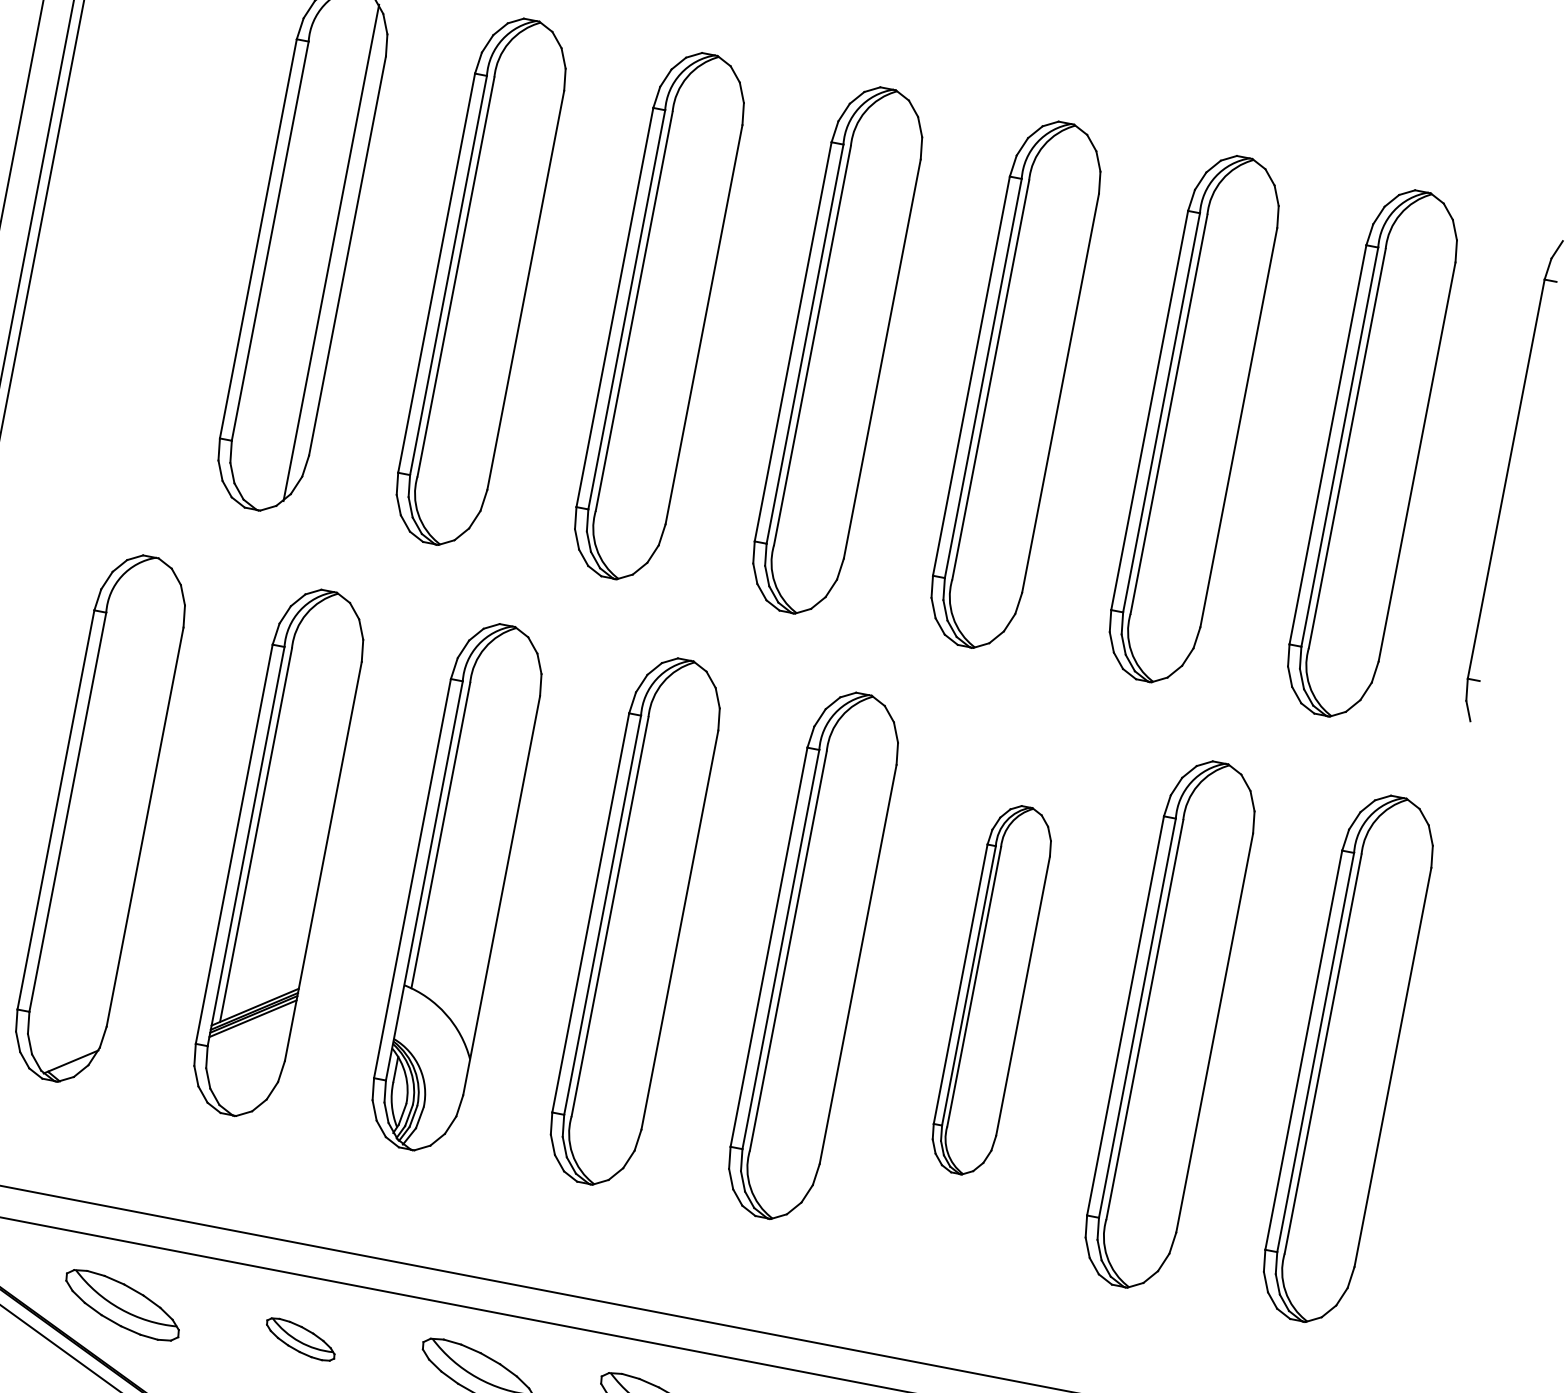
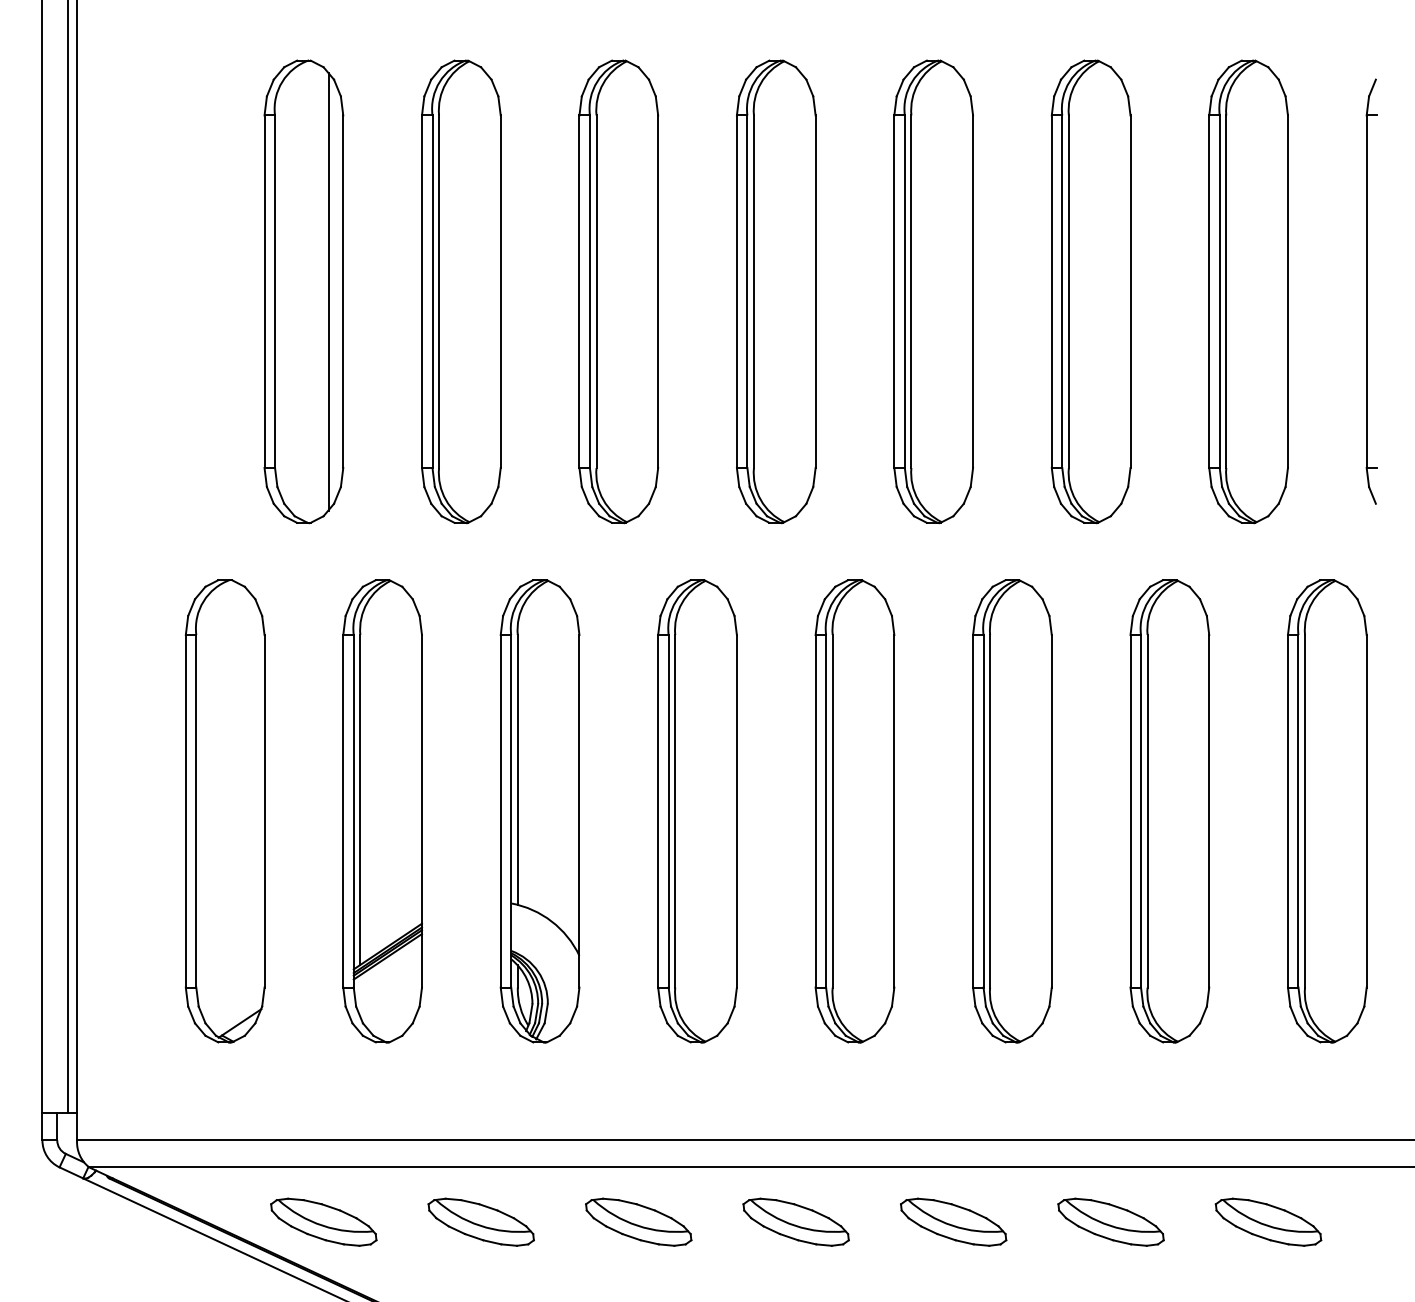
part: (991, 990) -> (1012, 811), size x1.43
part: (300, 1338) -> (480, 1221), size x1.67

